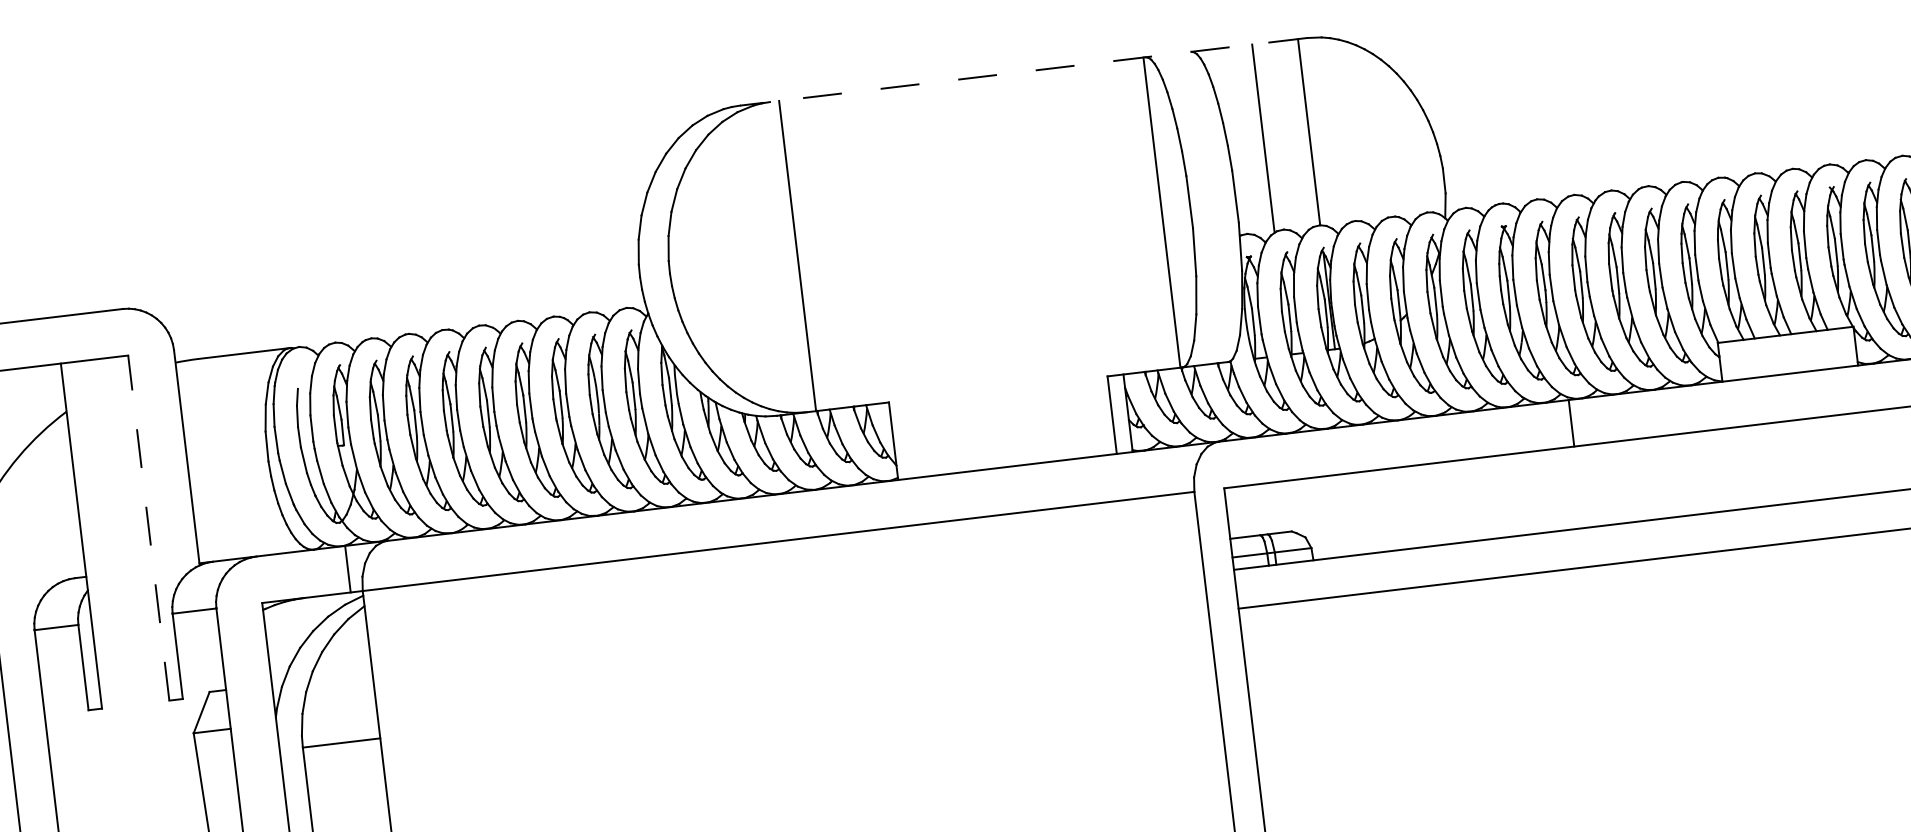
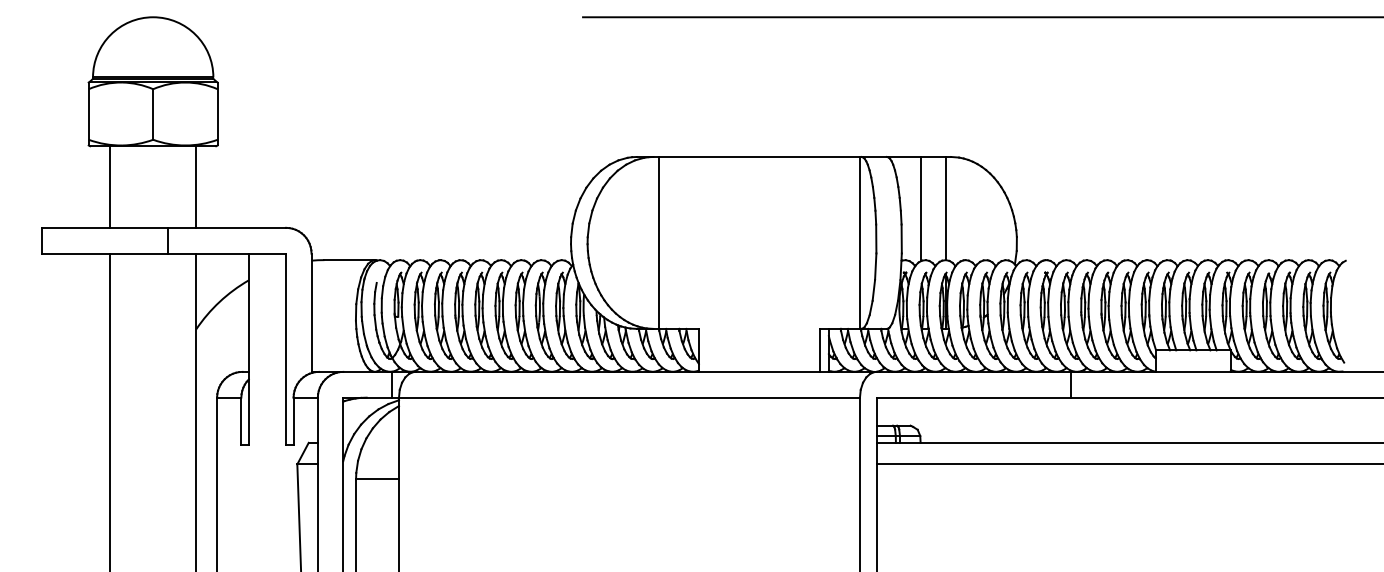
line: (1022, 71) -> (793, 156), dashed -> solid
line: (149, 528) -> (286, 349), dashed -> solid

